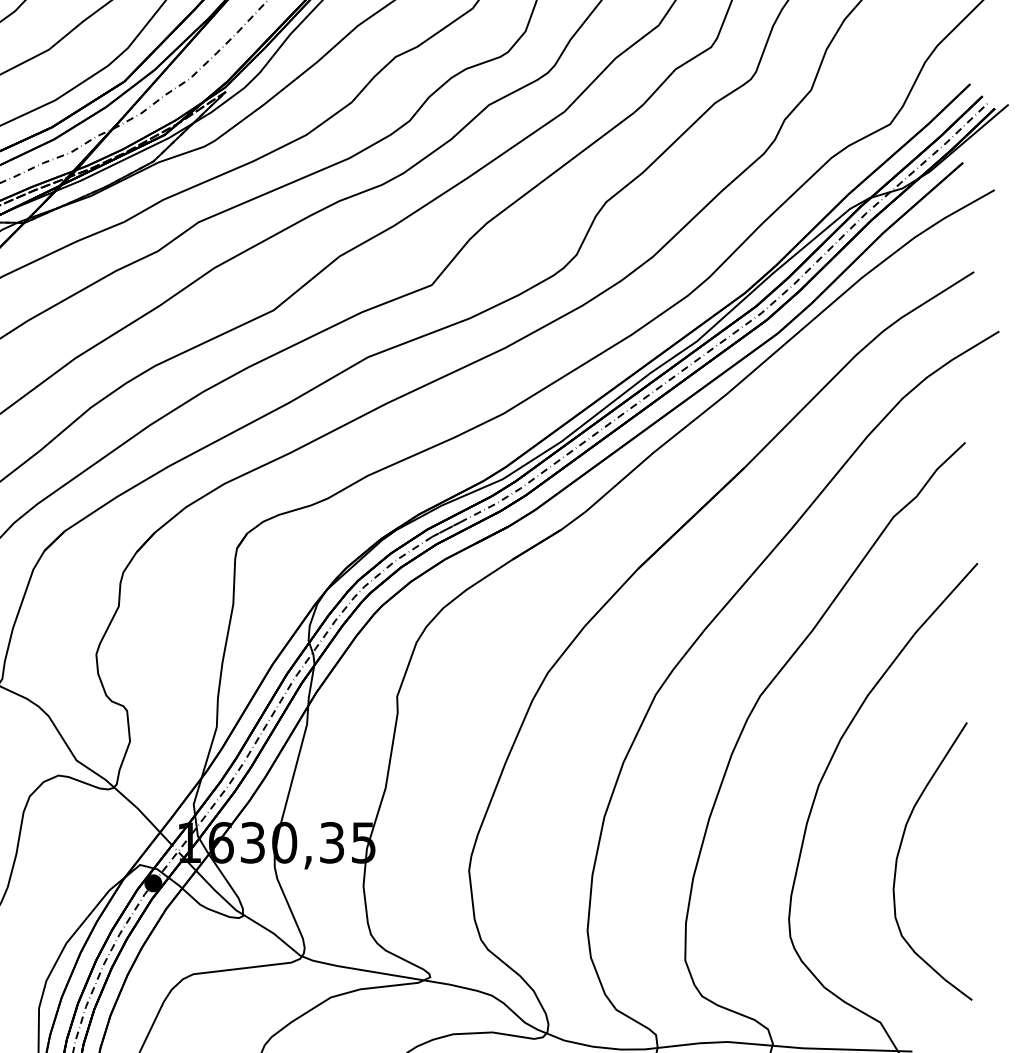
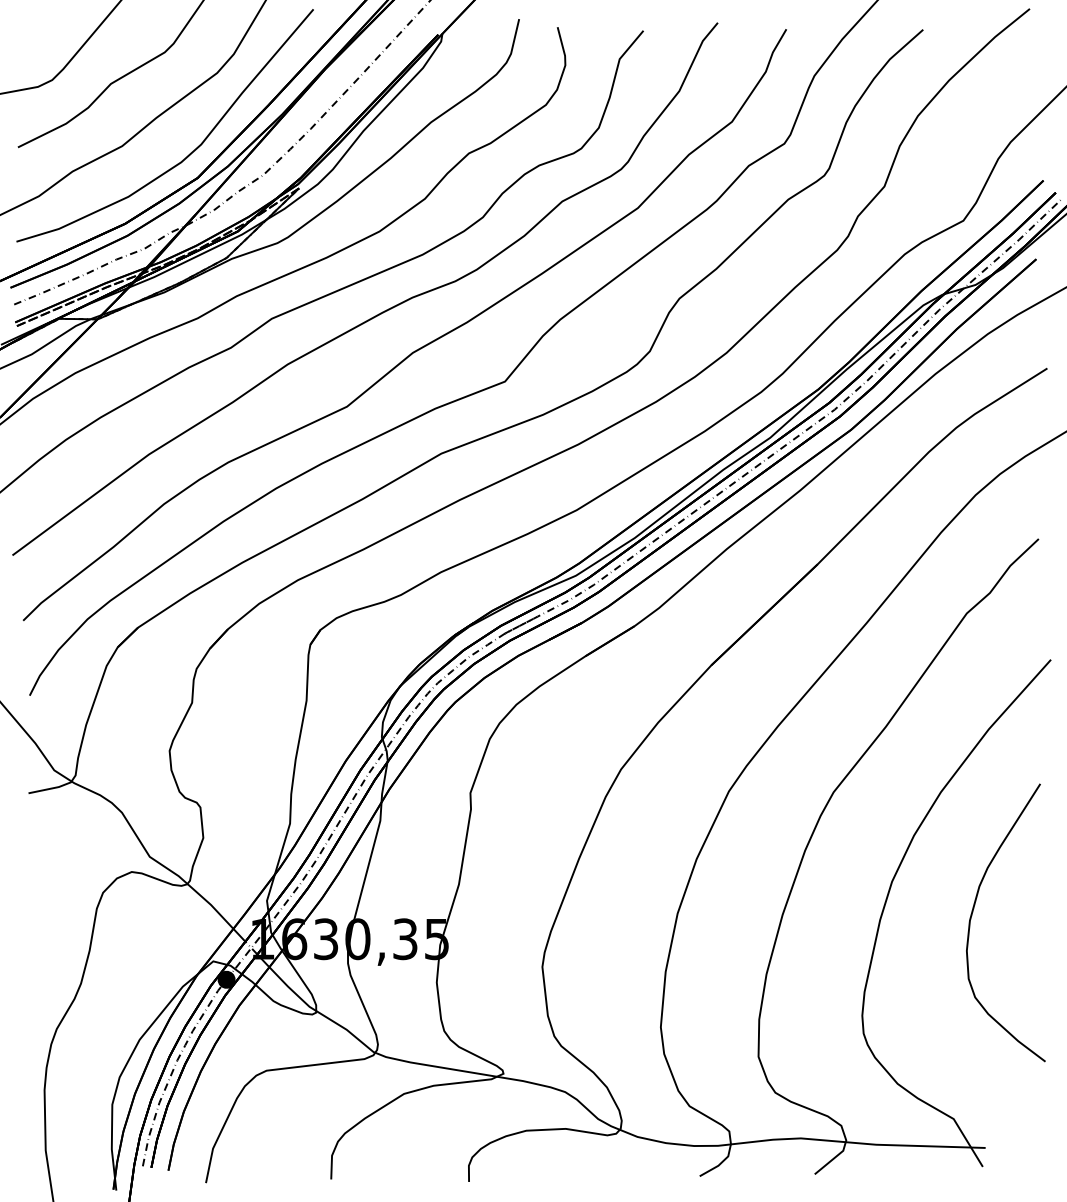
curve: (900, 851) -> (973, 912), moved

